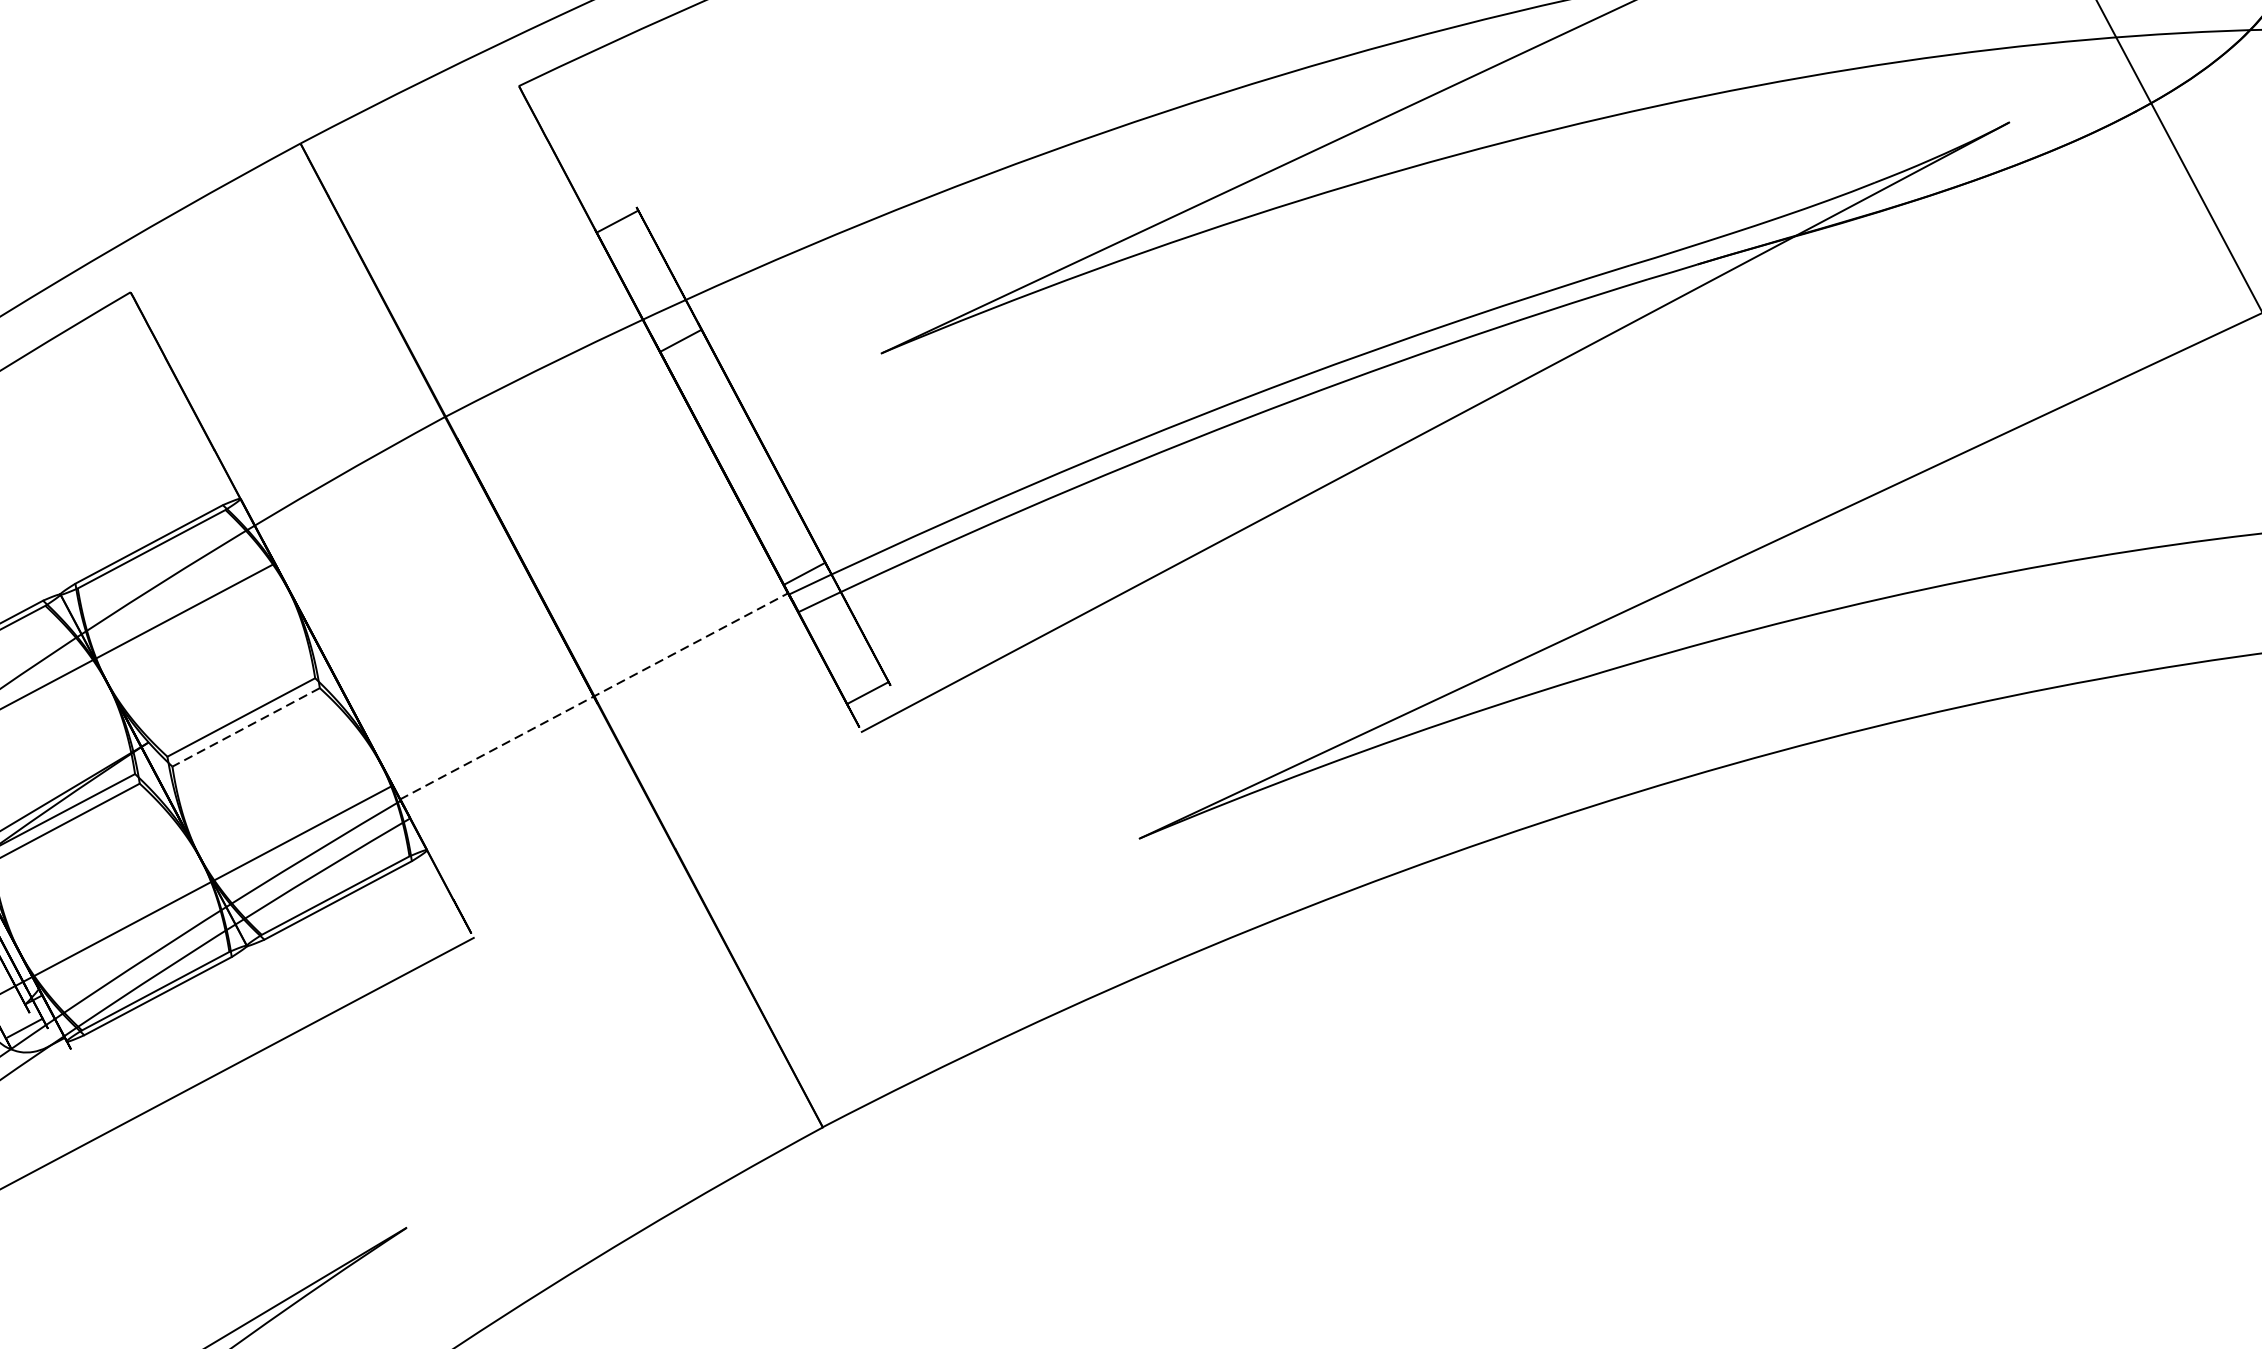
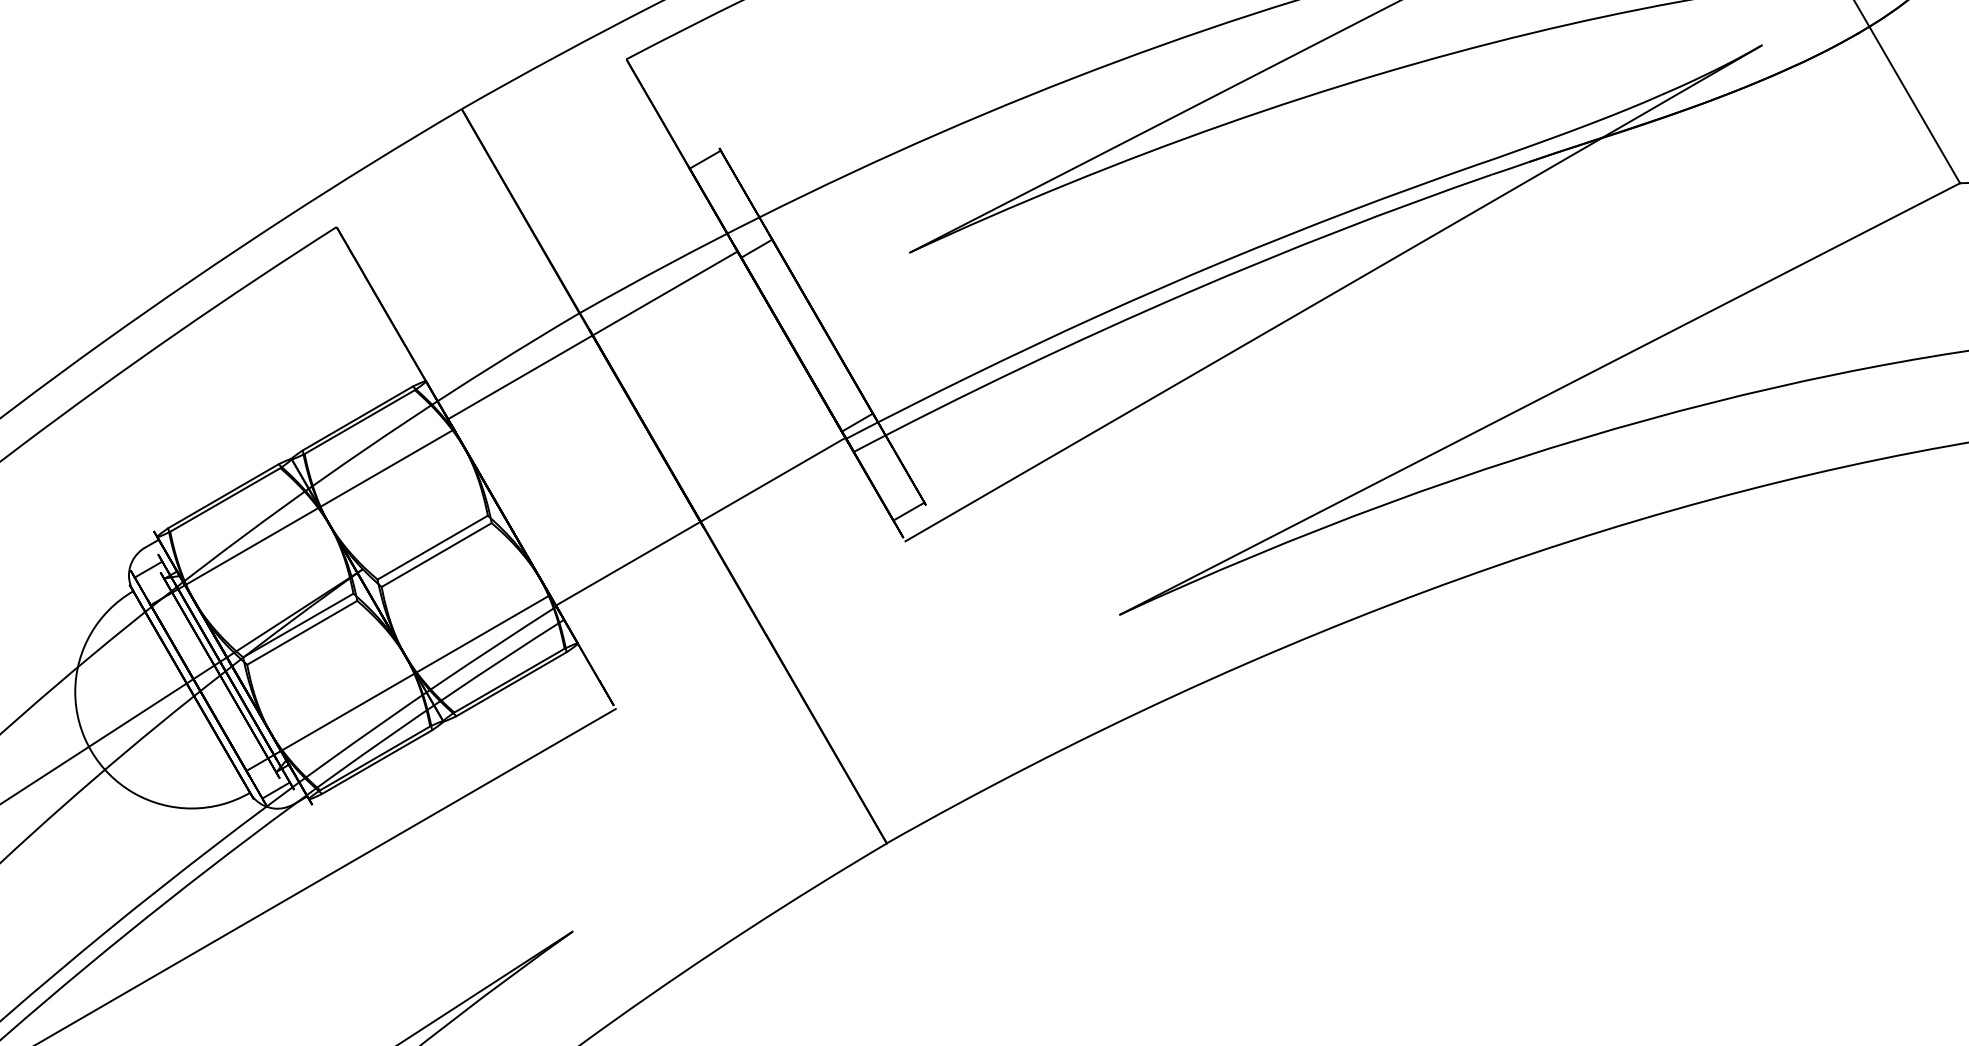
line: (461, 446) -> (592, 335), added
line: (593, 696) -> (700, 521), dashed -> solid
line: (245, 727) -> (436, 555), dashed -> solid

